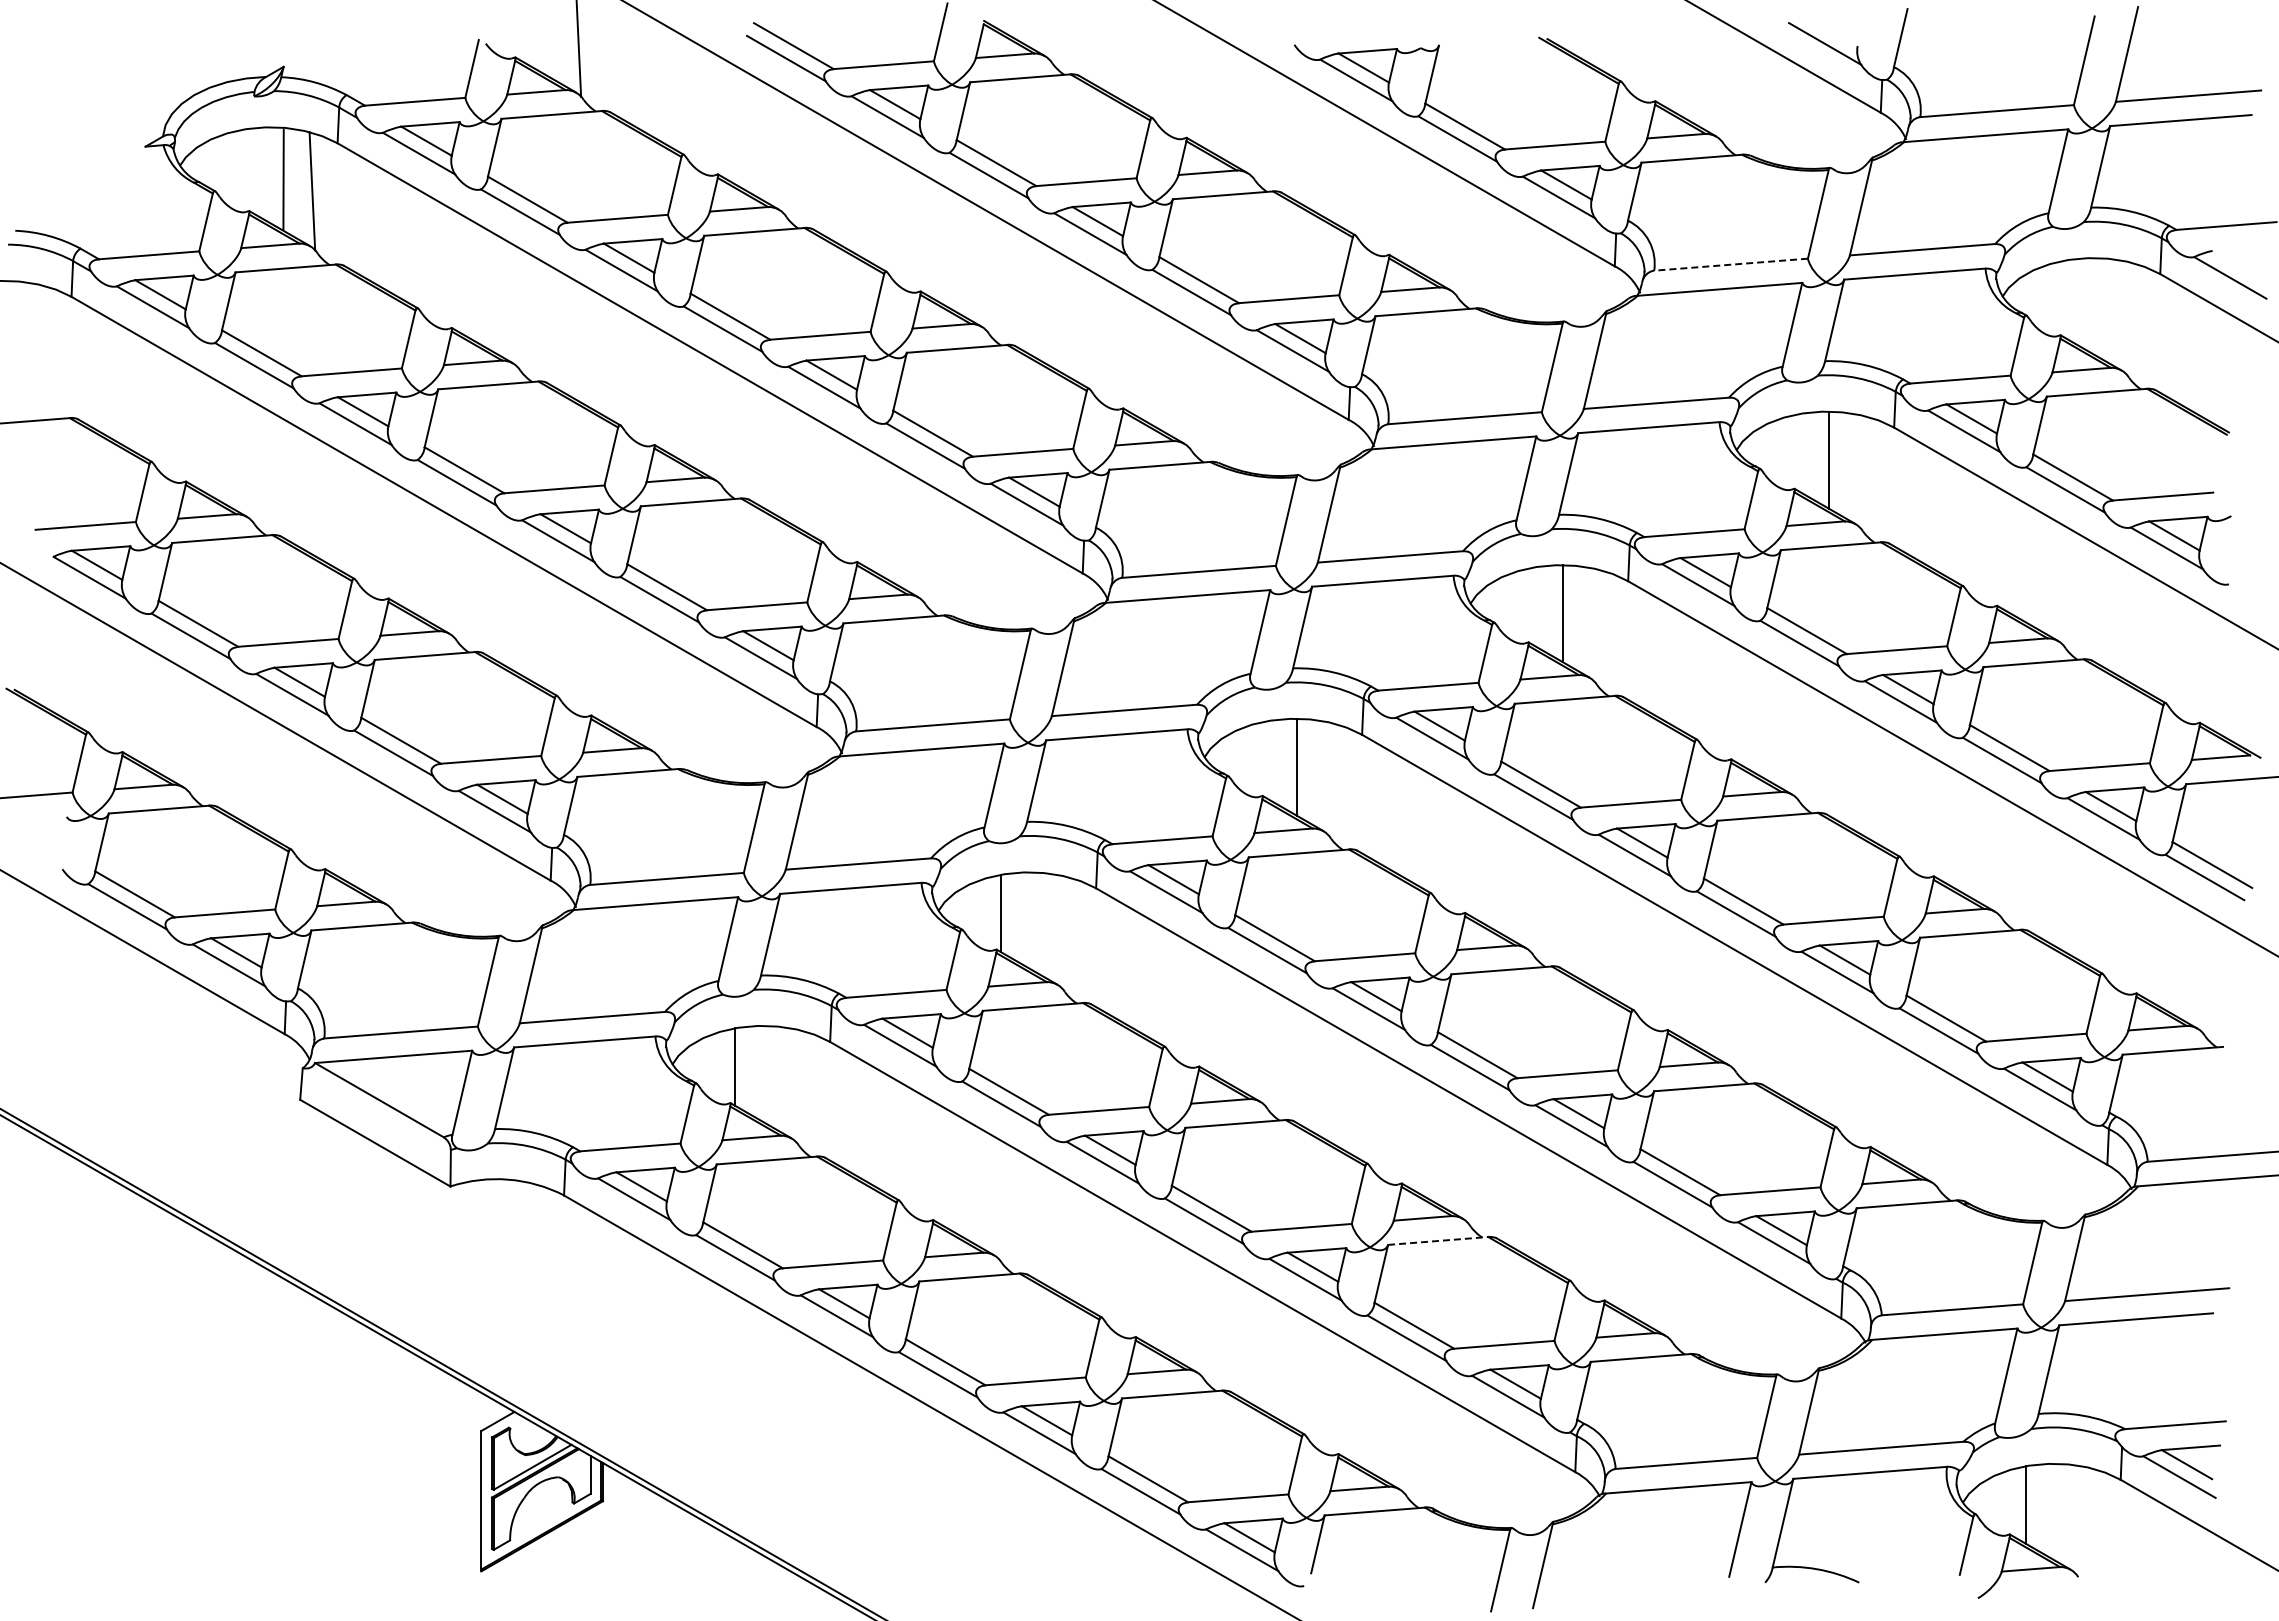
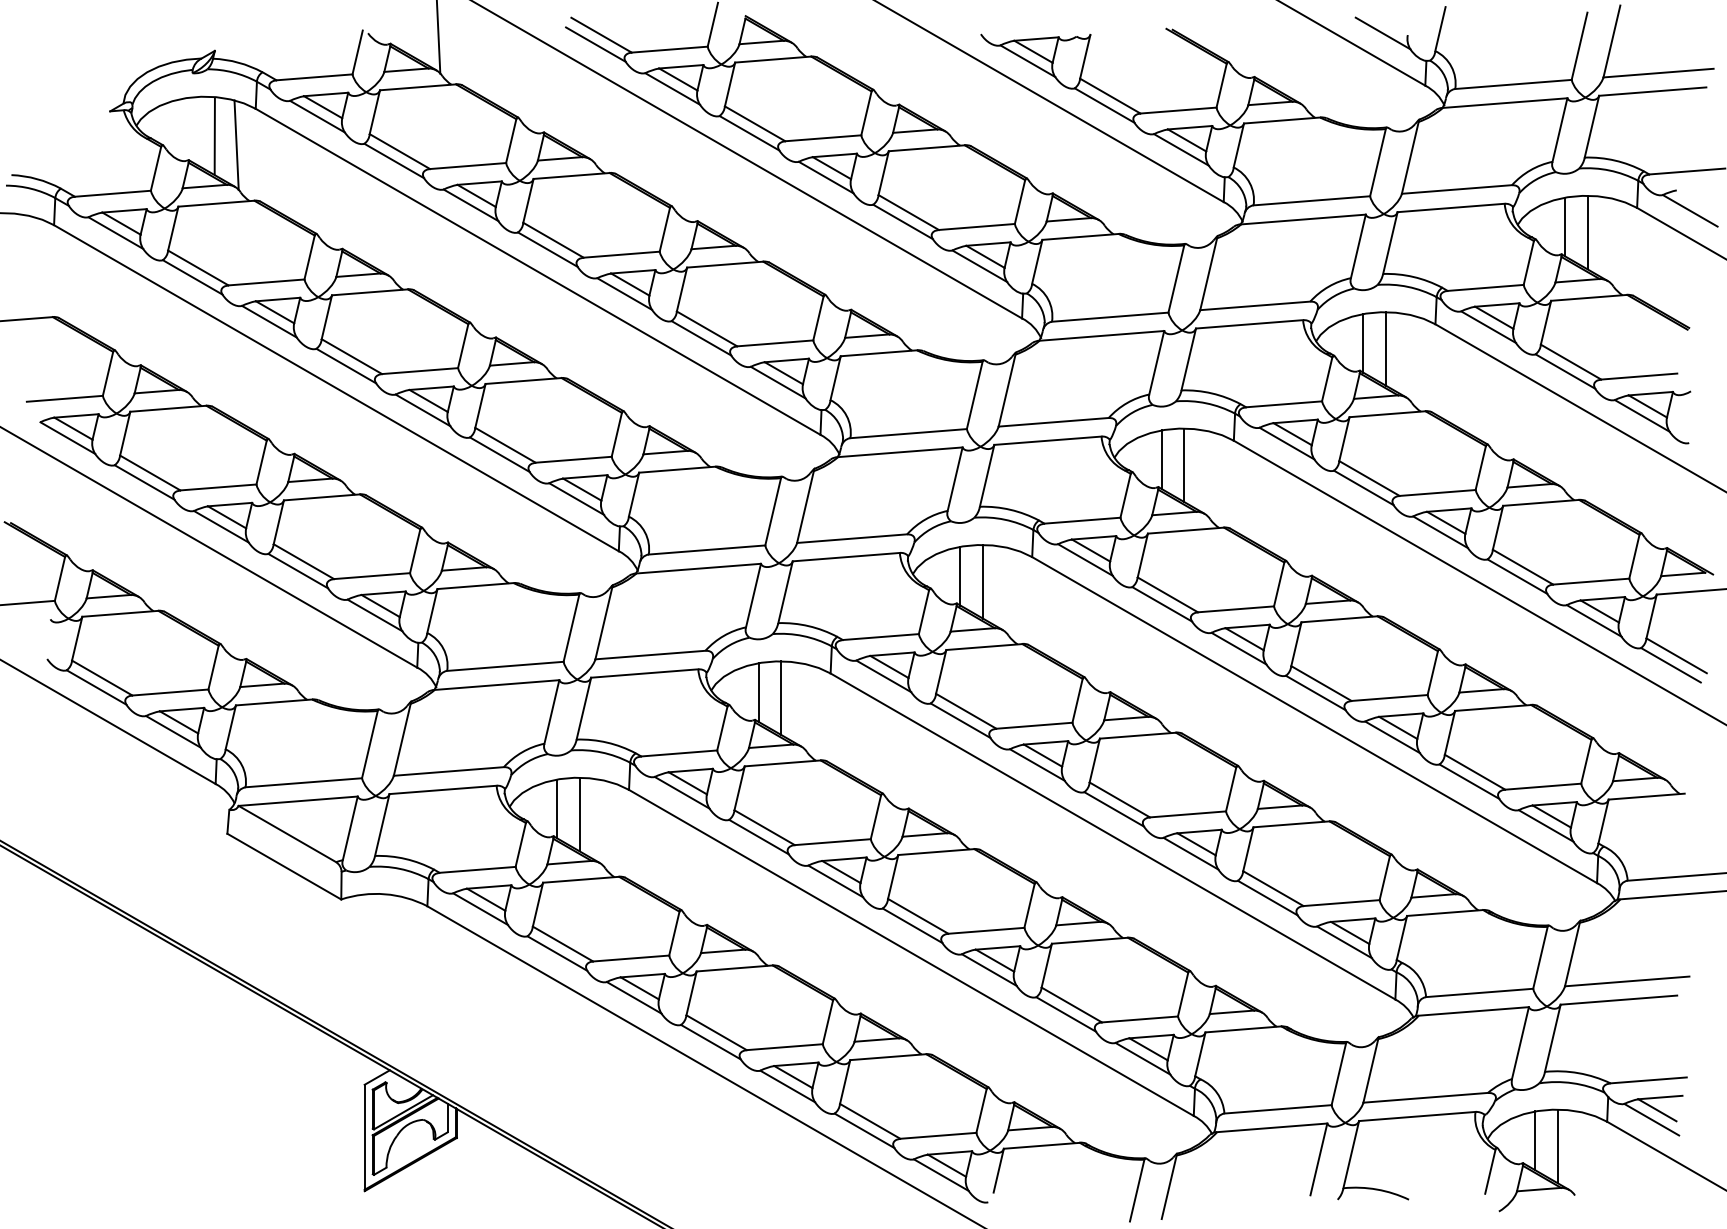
line: (1730, 264) -> (1311, 200), dashed -> solid
line: (2065, 298) -> (1565, 226), added
line: (2094, 306) -> (1587, 232), added
line: (1799, 452) -> (1363, 343), added
line: (1533, 606) -> (1162, 459), added
line: (1267, 759) -> (960, 575), added
line: (1030, 920) -> (780, 697), added
line: (764, 1073) -> (579, 813), added
line: (1438, 1240) -> (1090, 940), dashed -> solid
line: (2055, 1511) -> (1557, 1145), added

